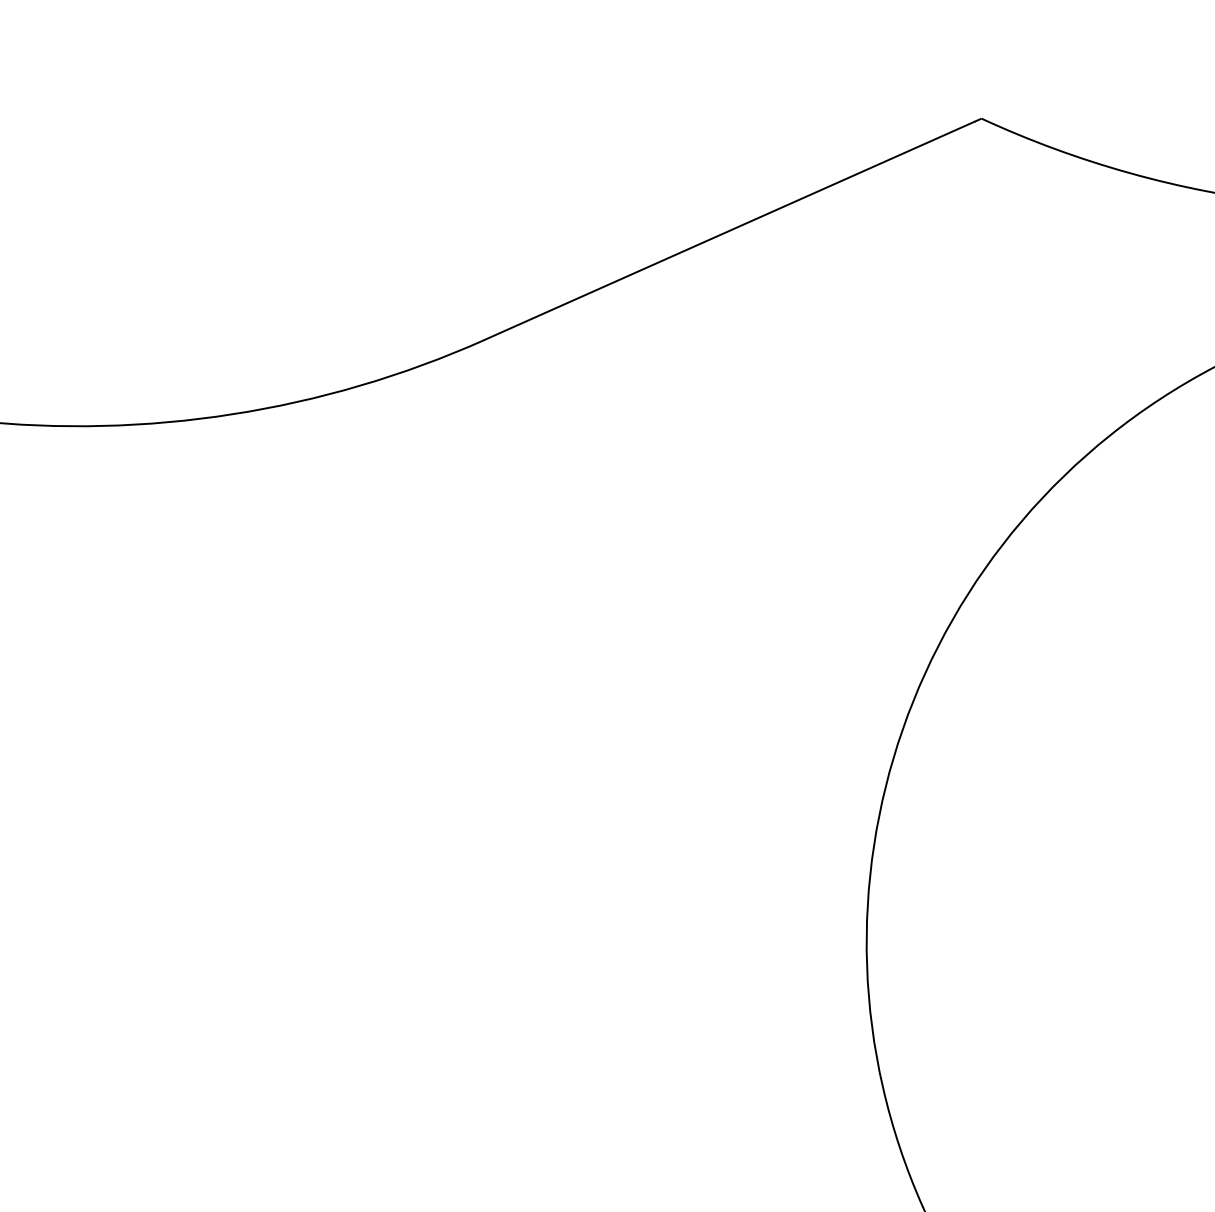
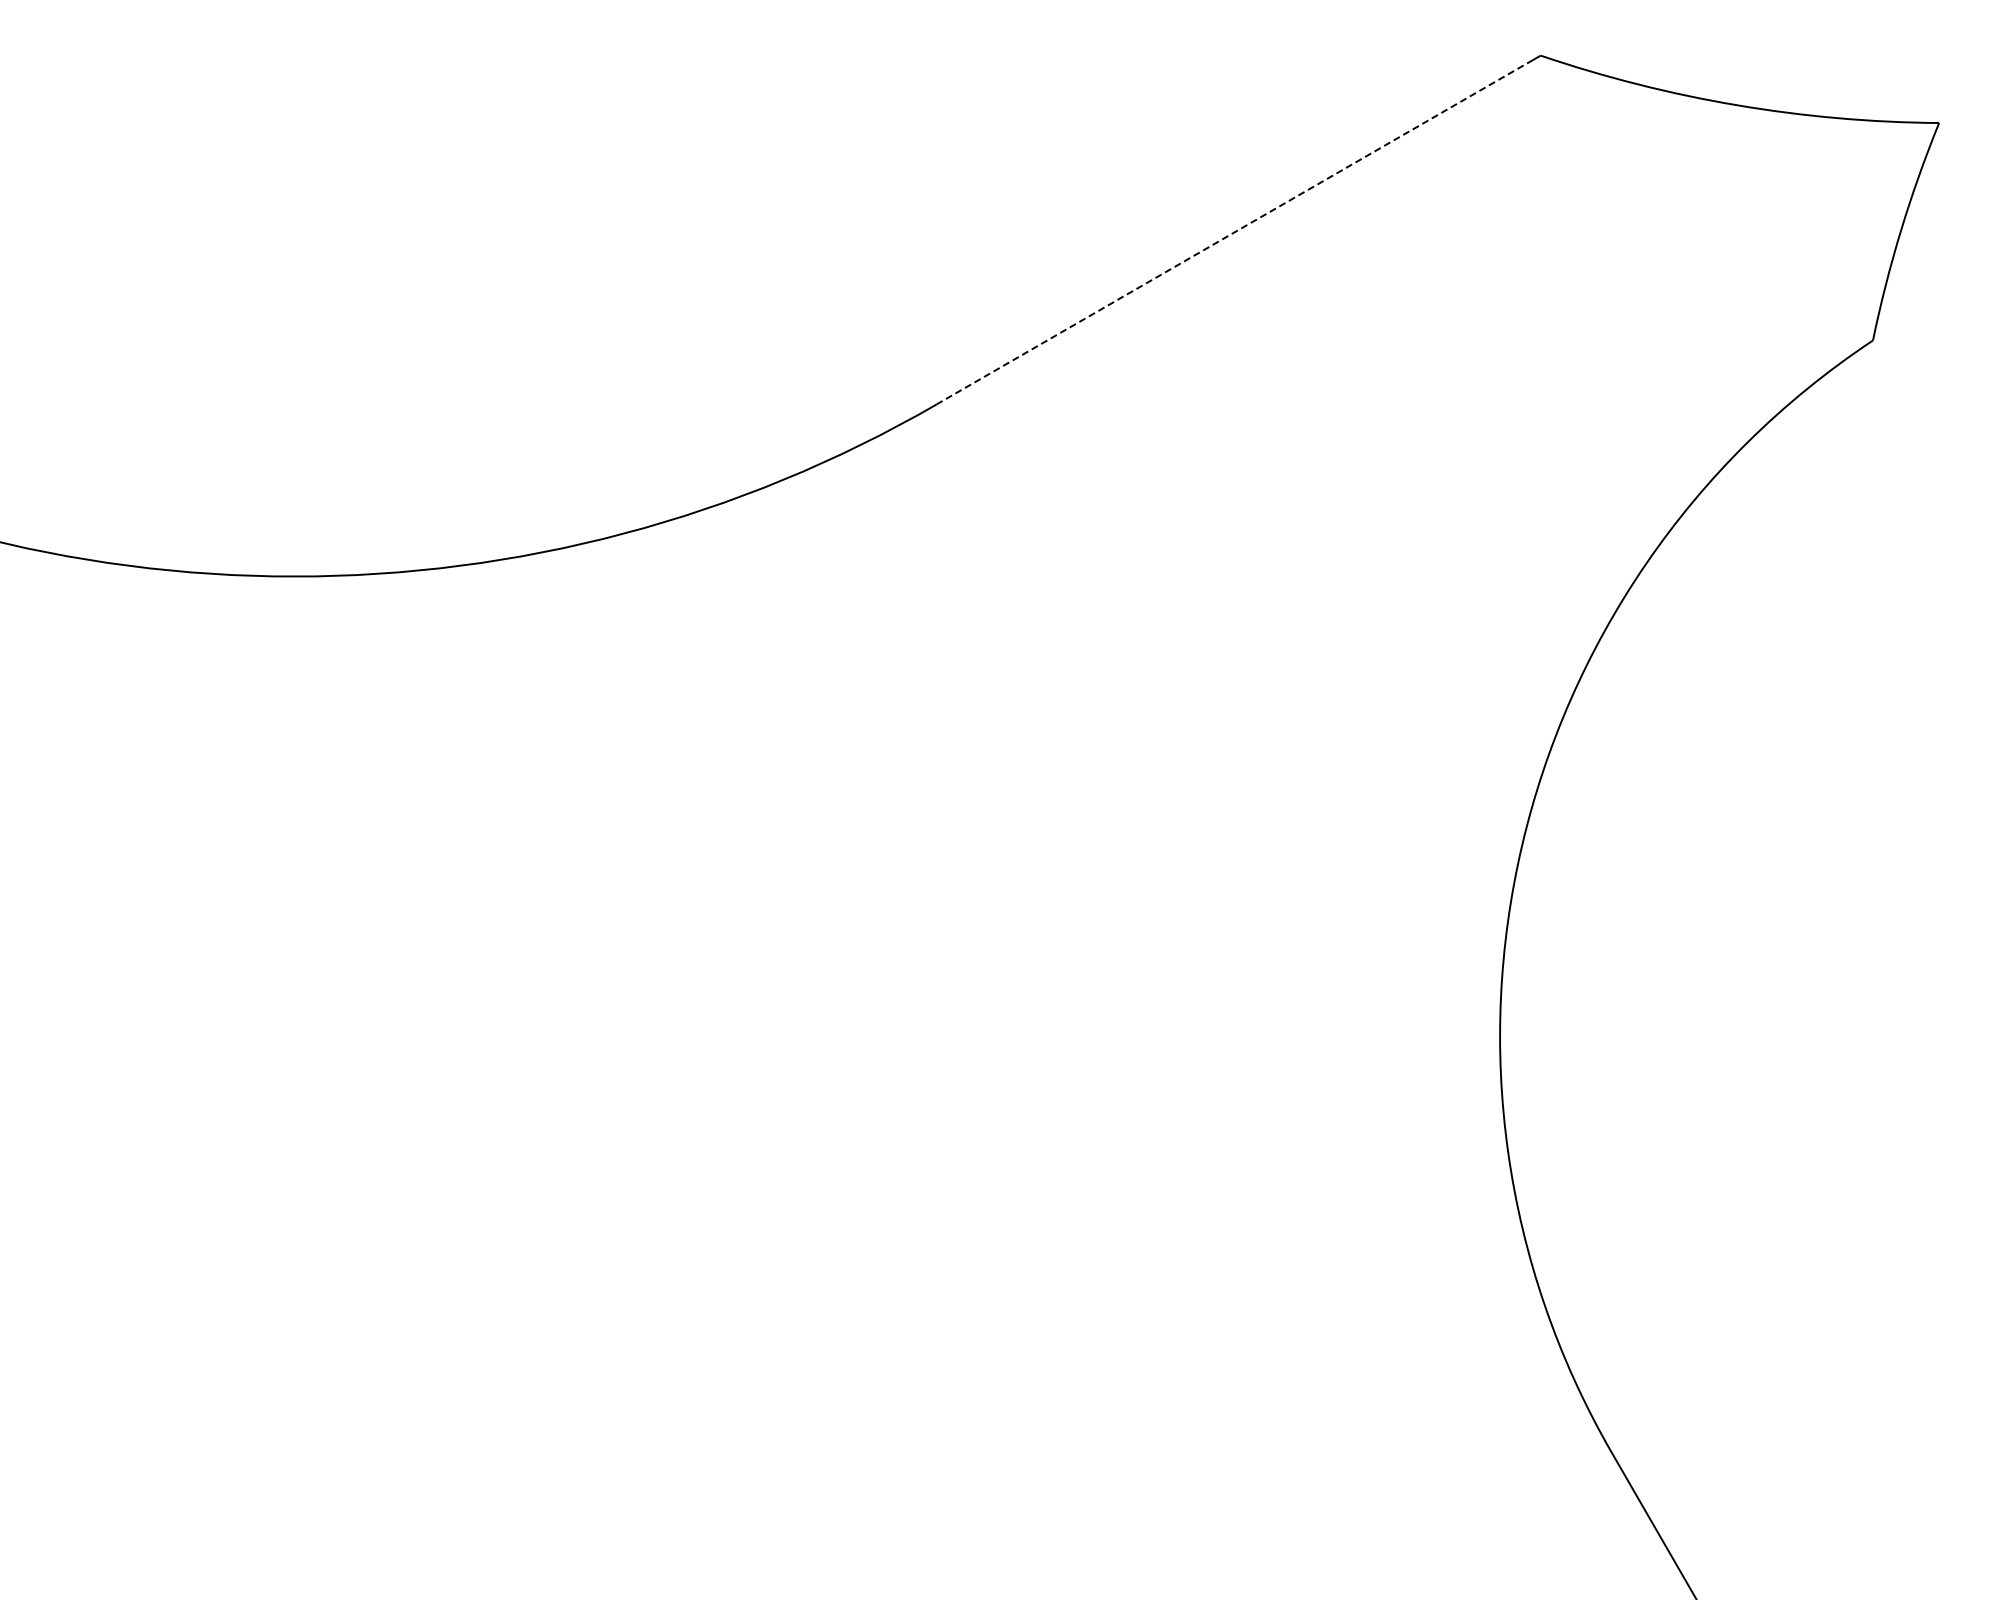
line: (729, 230) -> (1234, 232), solid -> dashed

